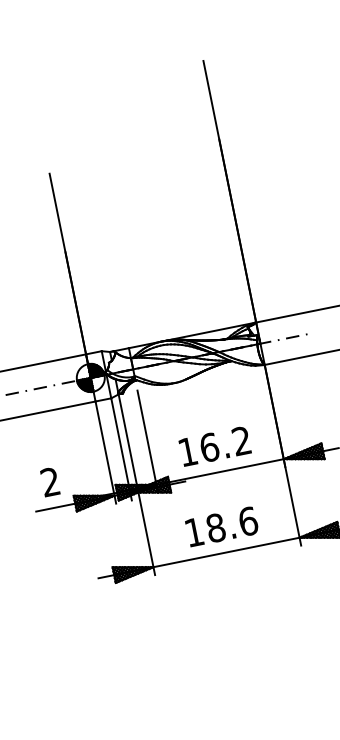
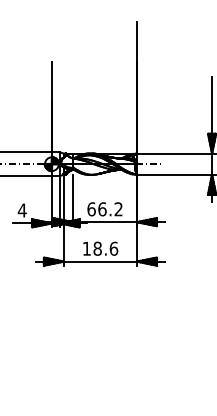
text: (187, 452) -> (91, 209), 16.2 -> 66.2
text: (48, 482) -> (21, 210), 2 -> 4

